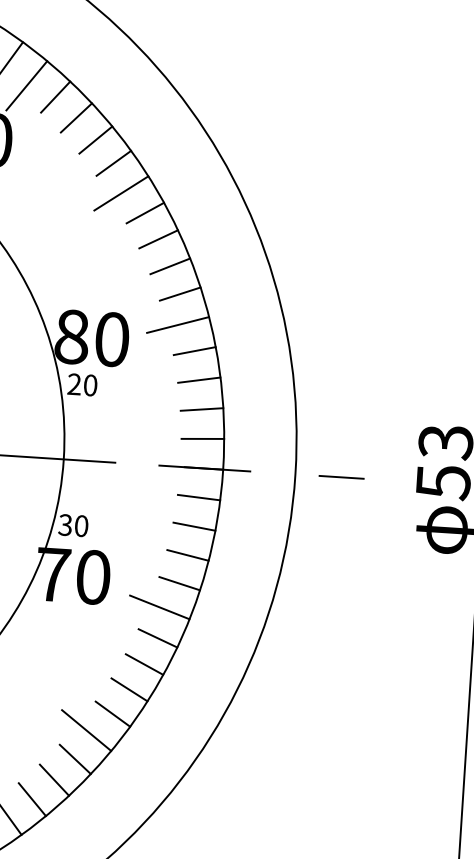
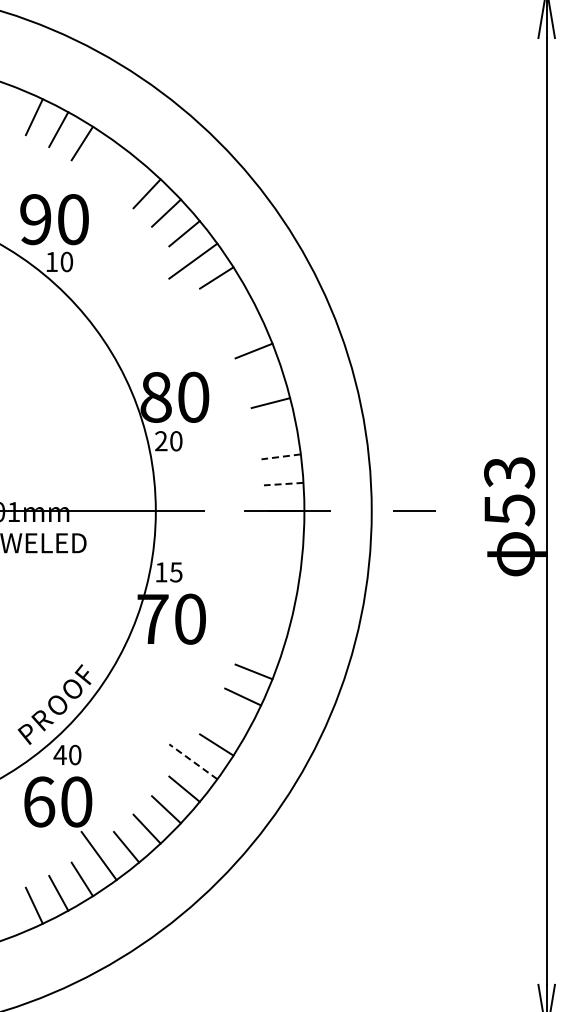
line: (26, 85) -> (98, 166), removed
line: (55, 96) -> (126, 175), removed
line: (158, 239) -> (230, 301), removed
line: (170, 265) -> (243, 325), removed
line: (177, 324) -> (253, 379), removed
line: (198, 379) -> (276, 429), removed
line: (202, 409) -> (281, 456), solid -> dashed
line: (202, 439) -> (283, 484), solid -> dashed
line: (198, 497) -> (283, 538), removed
text: (73, 525) -> (168, 572), 30 -> 15
line: (193, 526) -> (280, 565), removed
line: (187, 554) -> (276, 592), removed
line: (179, 583) -> (270, 619), removed
line: (159, 606) -> (253, 642), removed
line: (129, 688) -> (230, 720), removed
line: (86, 730) -> (193, 761), solid -> dashed

